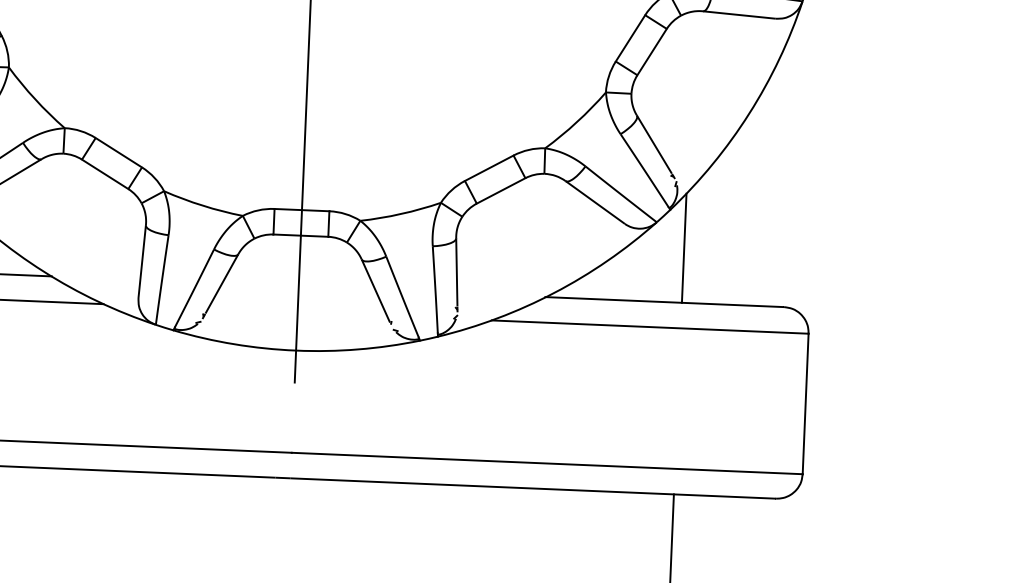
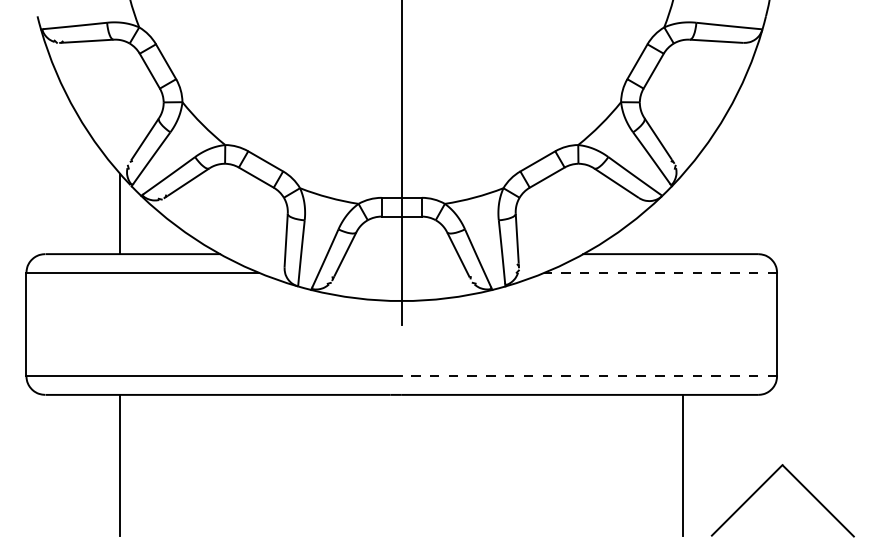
line: (684, 247) -> (683, 213), removed
line: (649, 326) -> (660, 272), solid -> dashed
line: (547, 464) -> (589, 376), solid -> dashed

